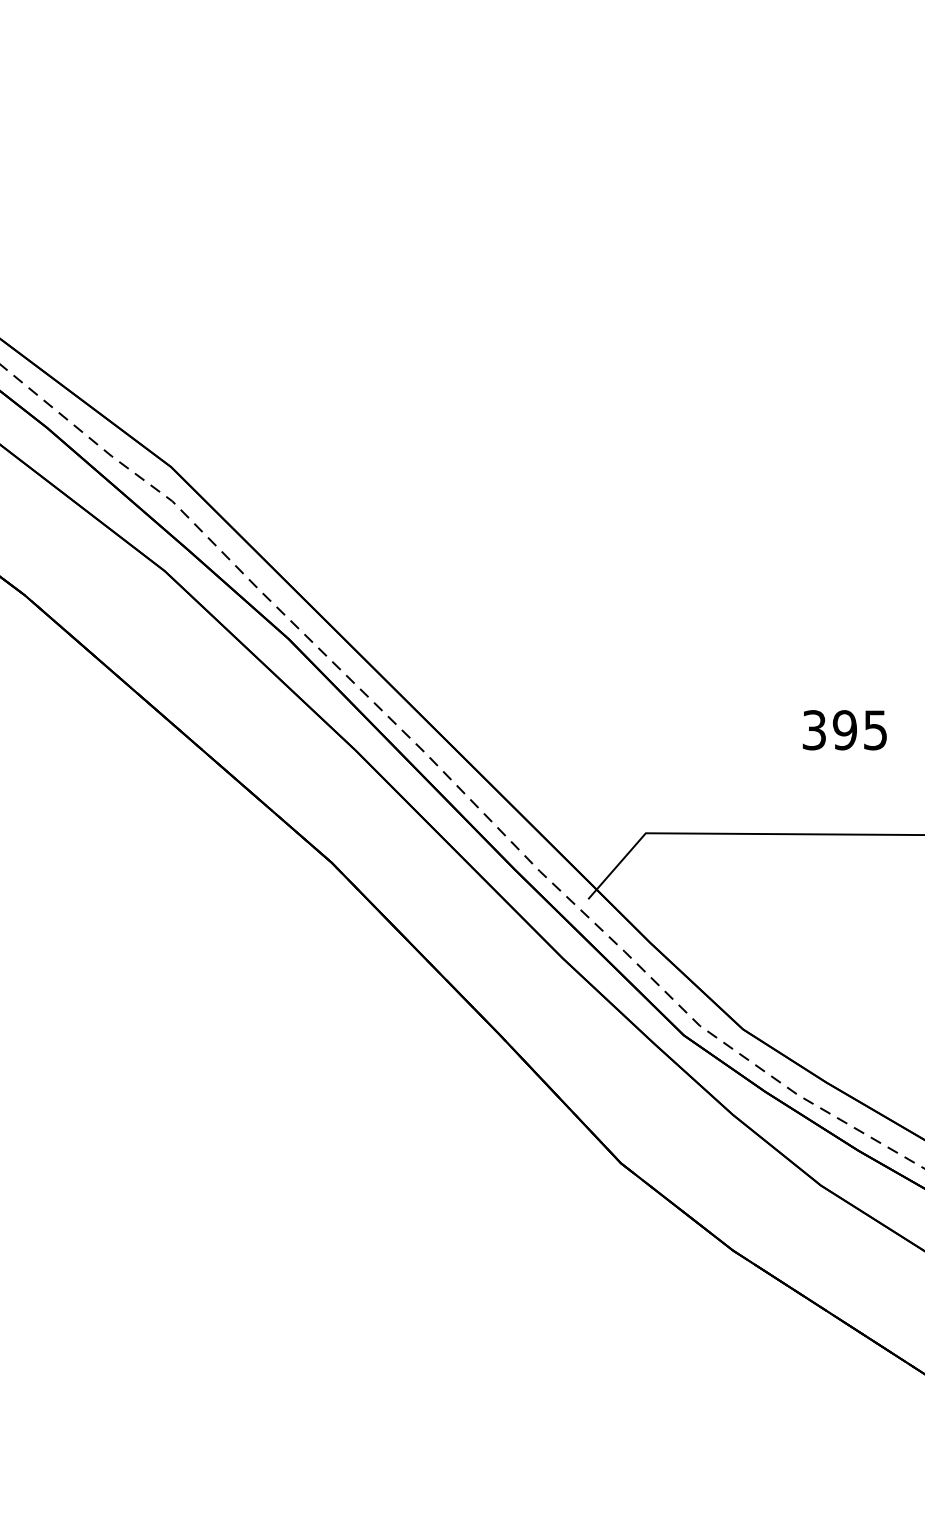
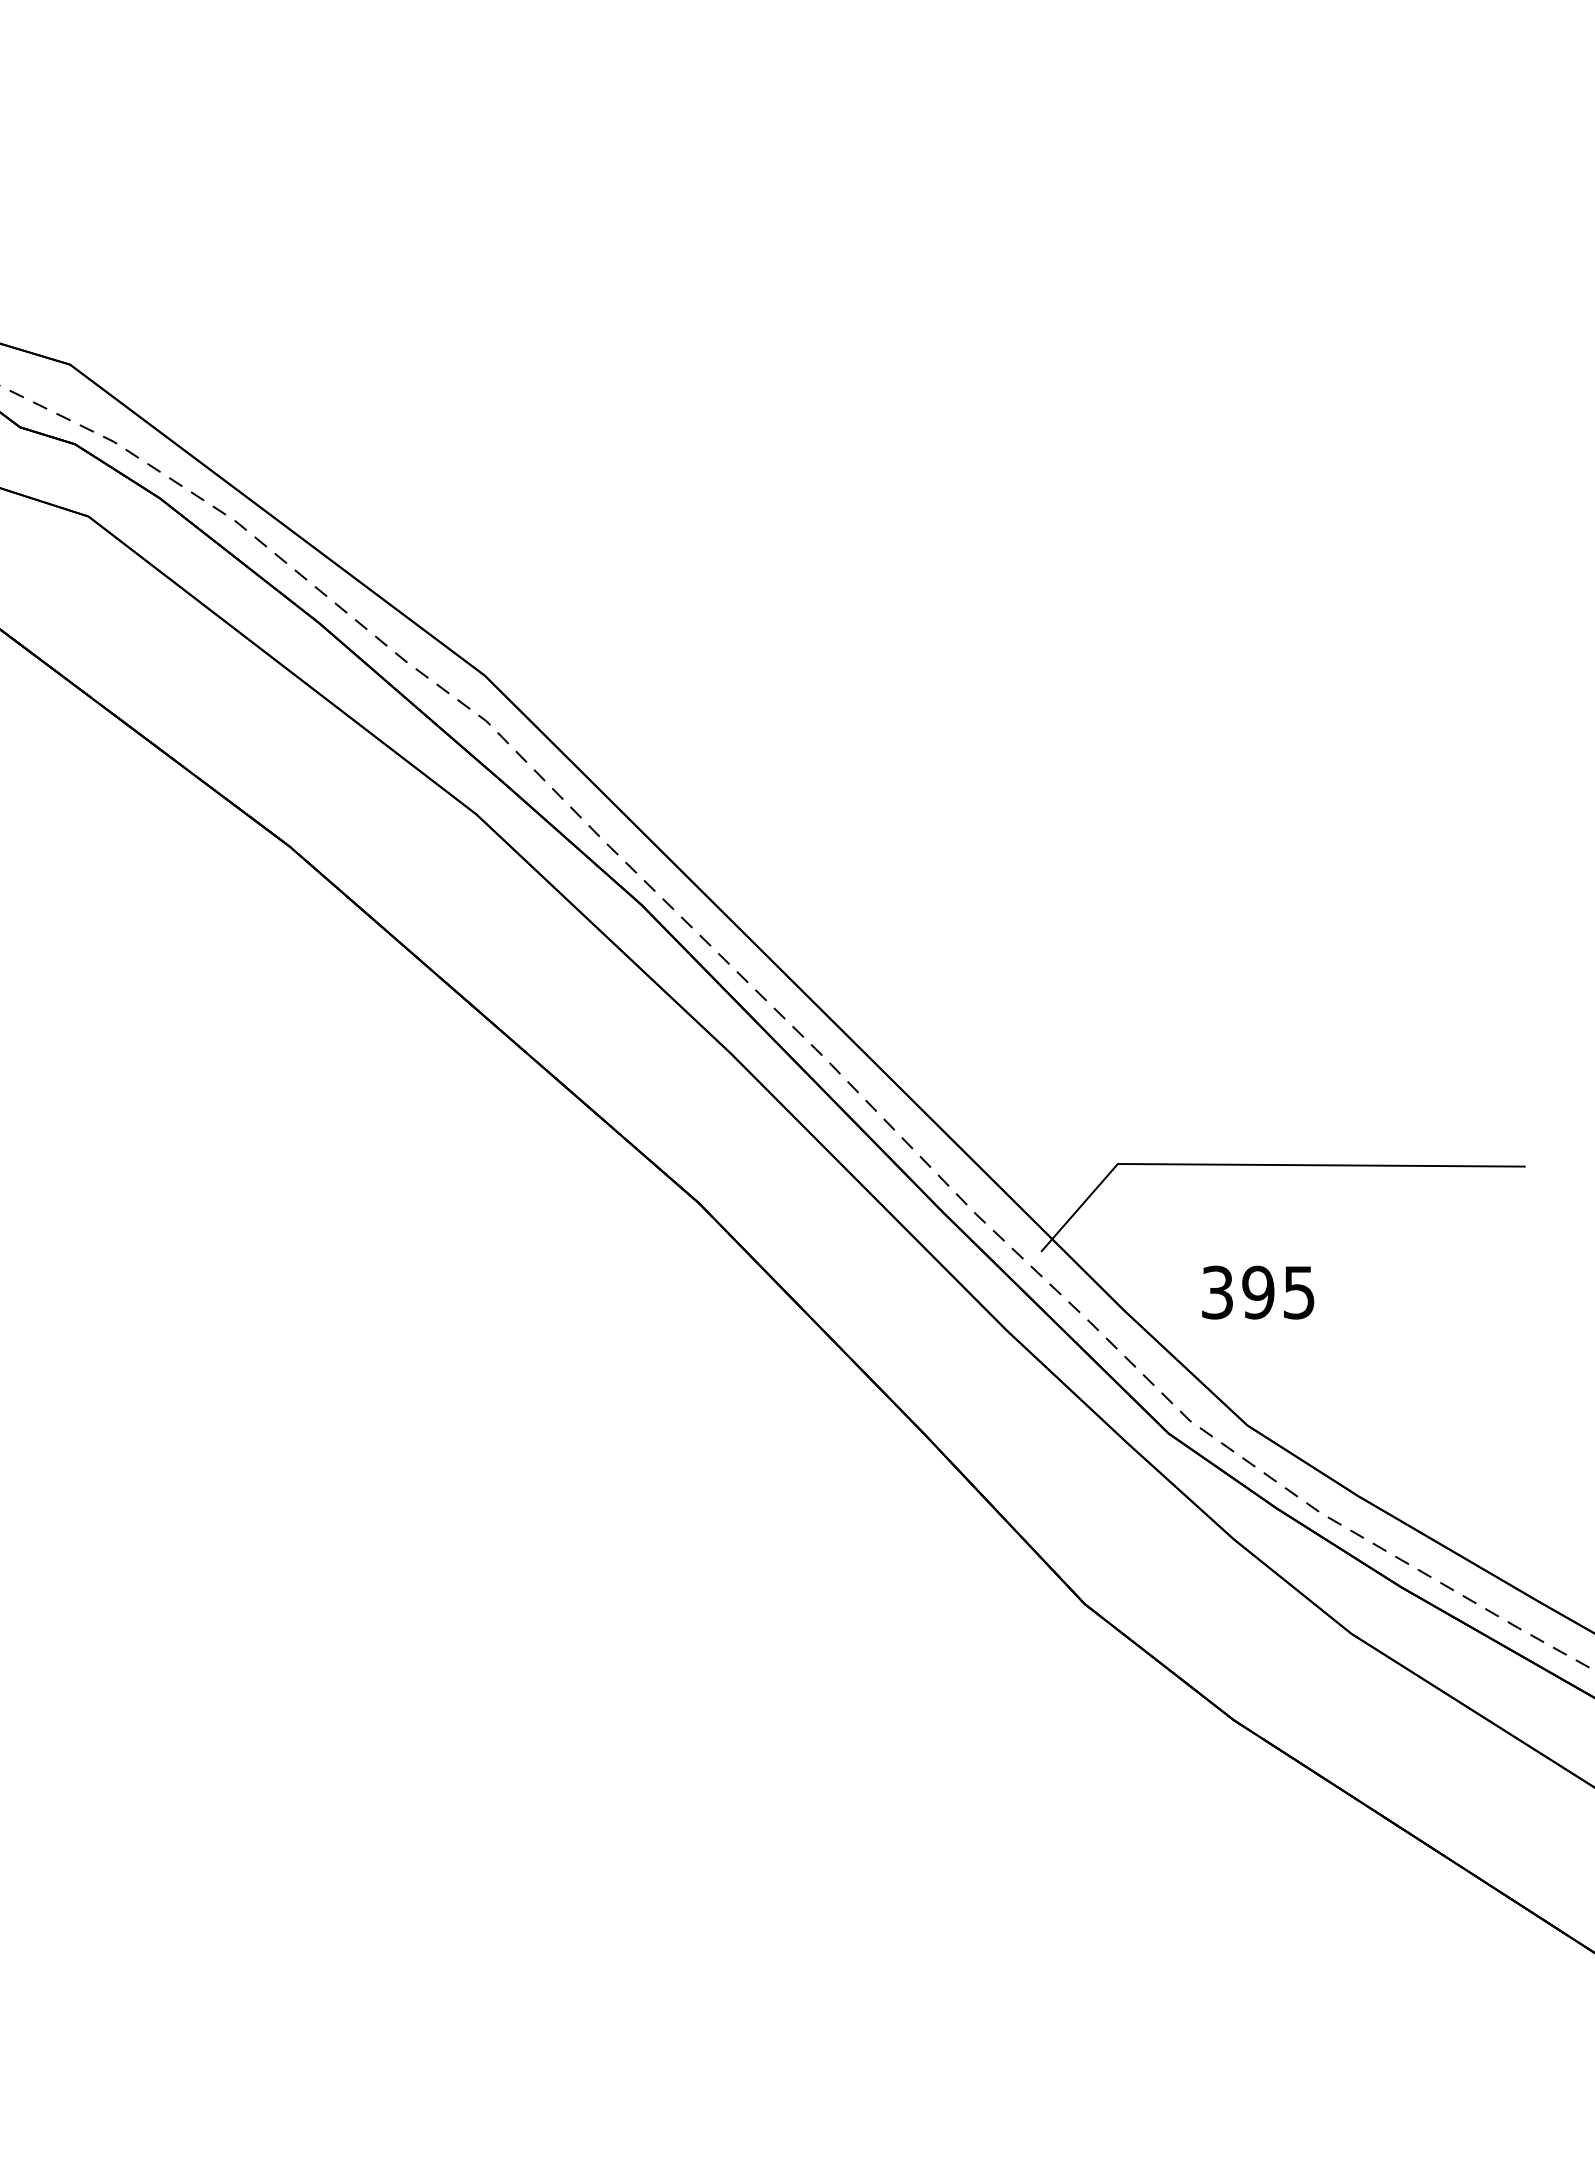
text: (845, 730) -> (1258, 1292), moved

